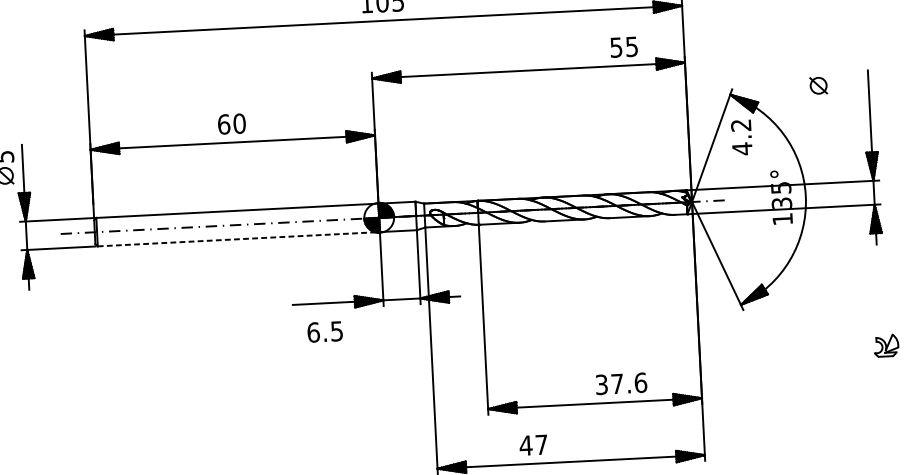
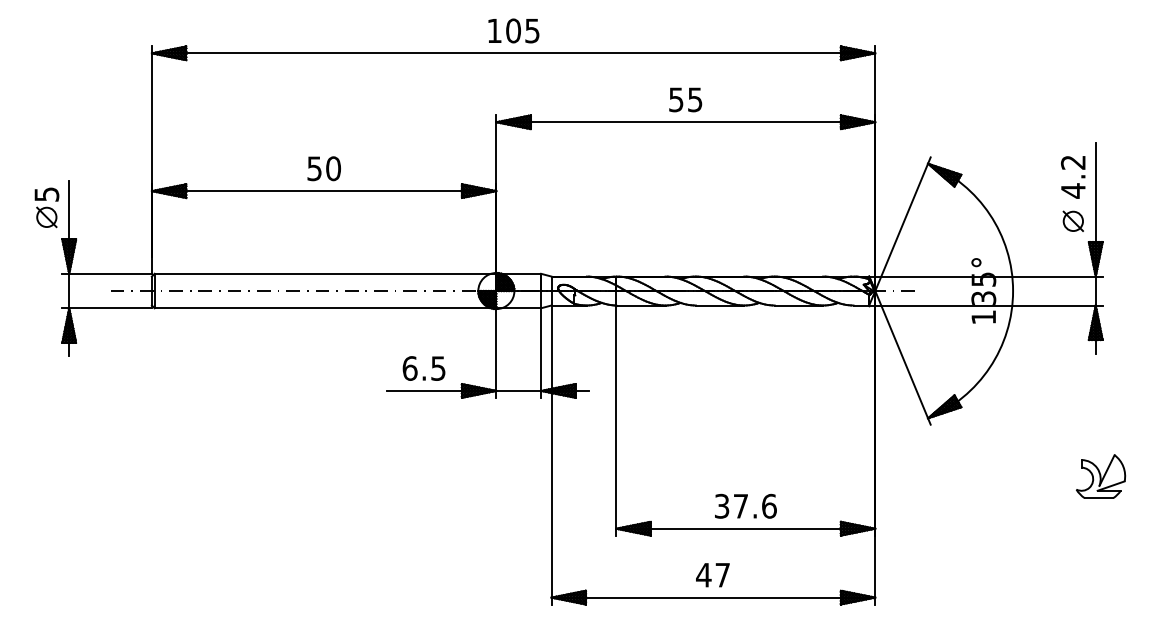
text: (623, 46) -> (685, 99), moved
part: (817, 85) -> (1072, 220), moved
text: (223, 124) -> (314, 168), 60 -> 50
text: (741, 137) -> (1073, 177), moved
line: (238, 239) -> (325, 308), dashed -> solid
text: (324, 331) -> (423, 368), moved
part: (886, 345) -> (1101, 476), size x1.67
text: (621, 383) -> (745, 505), moved
text: (533, 445) -> (712, 575), moved

